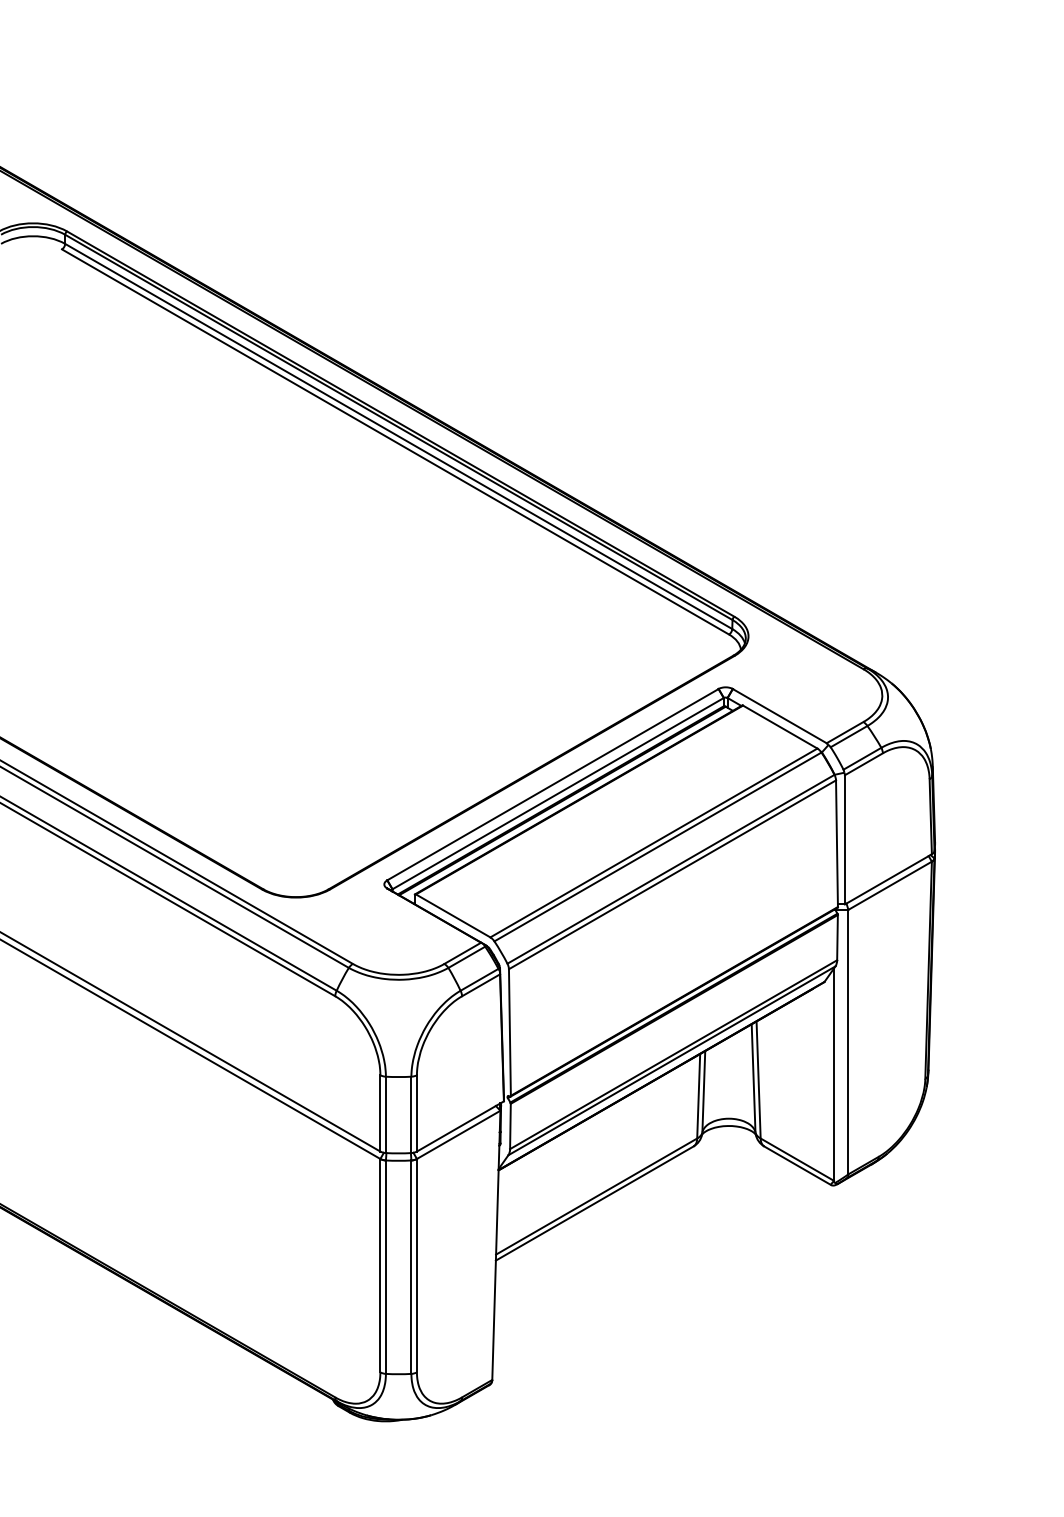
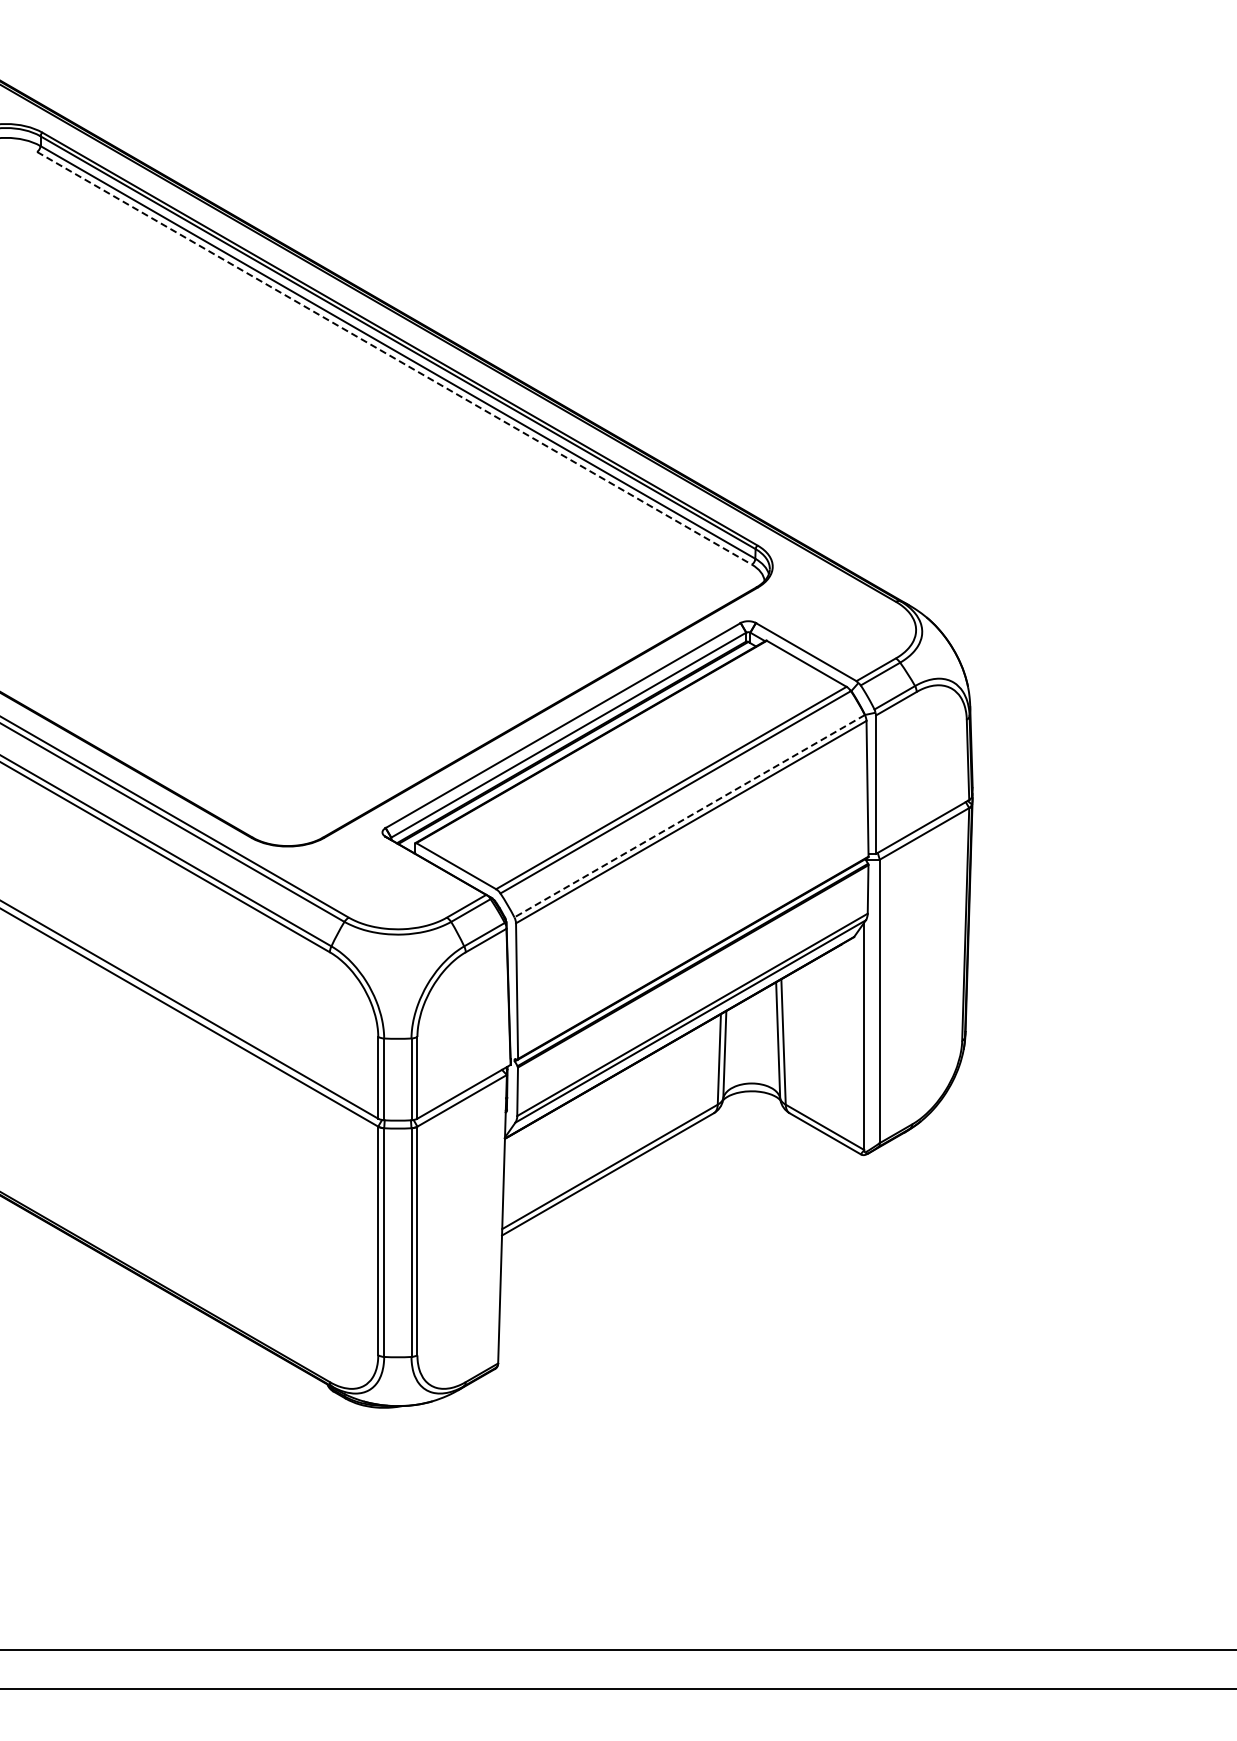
line: (395, 442) -> (394, 358), solid -> dashed
line: (670, 869) -> (689, 816), solid -> dashed

